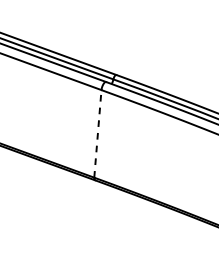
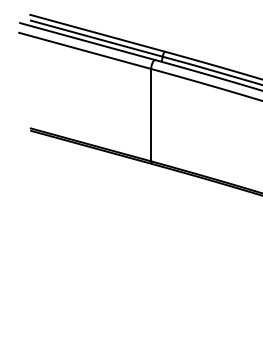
line: (98, 133) -> (151, 114), dashed -> solid

